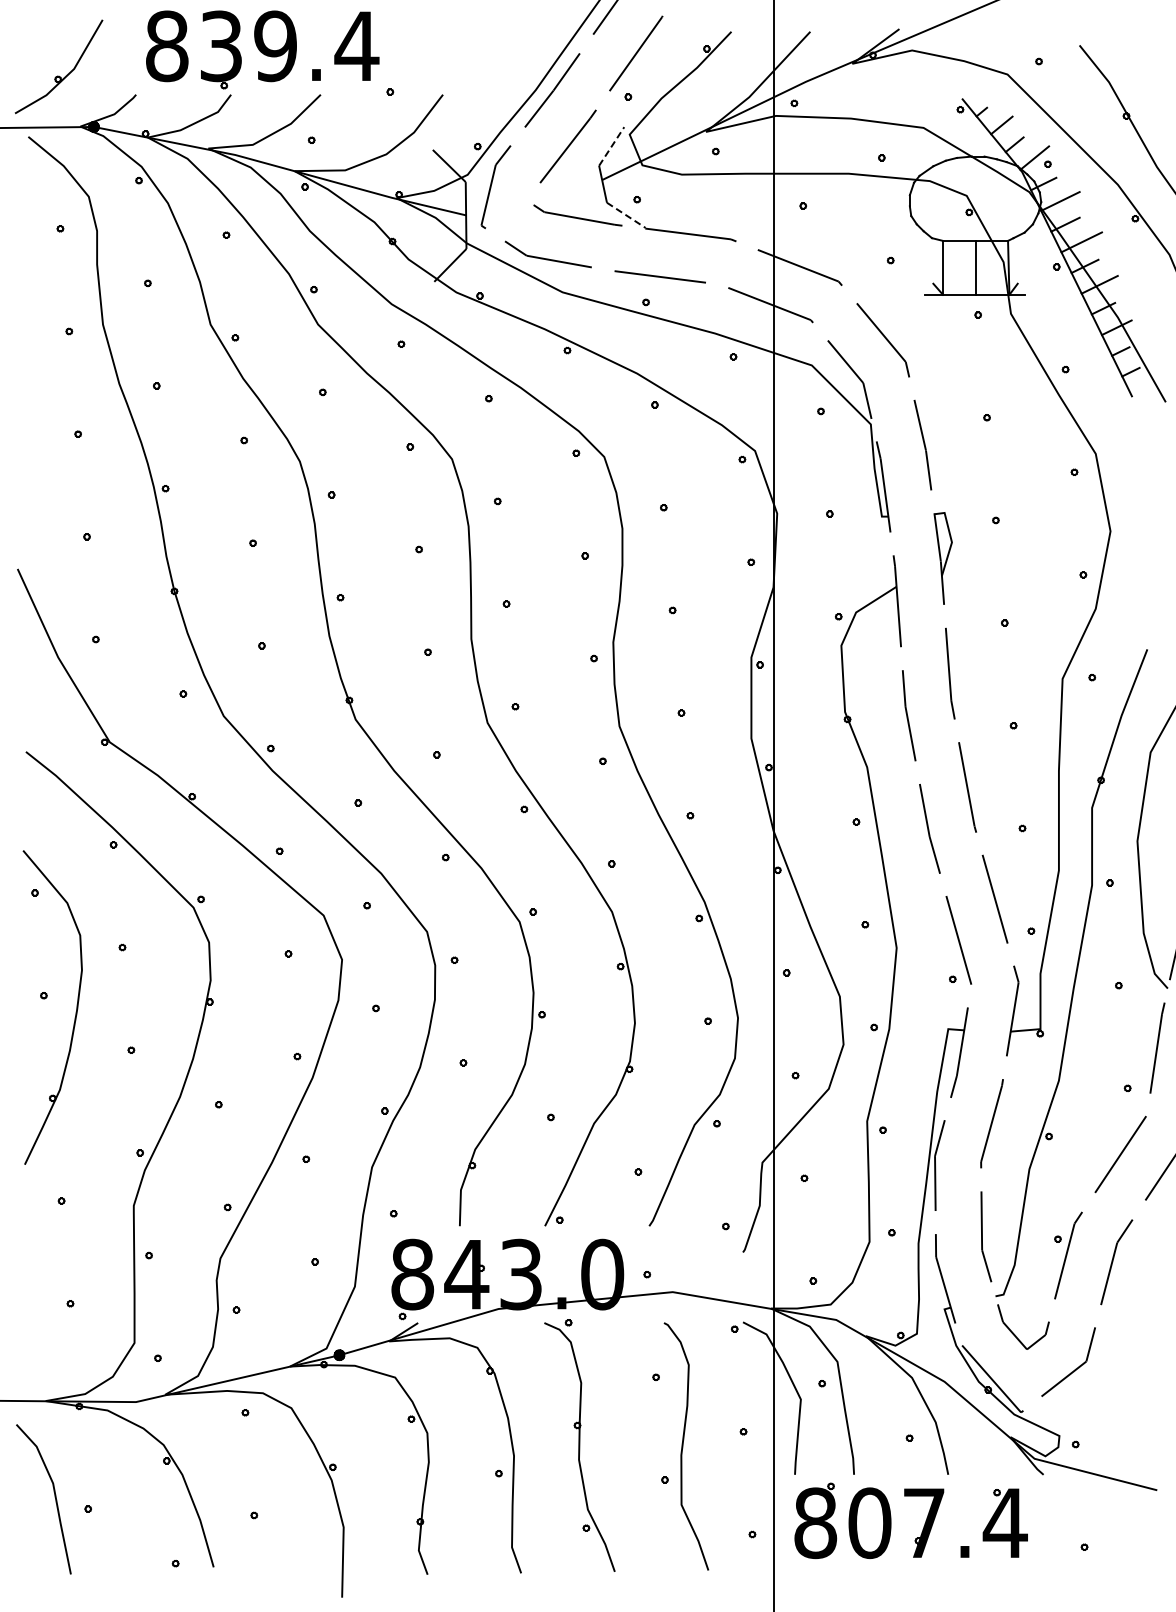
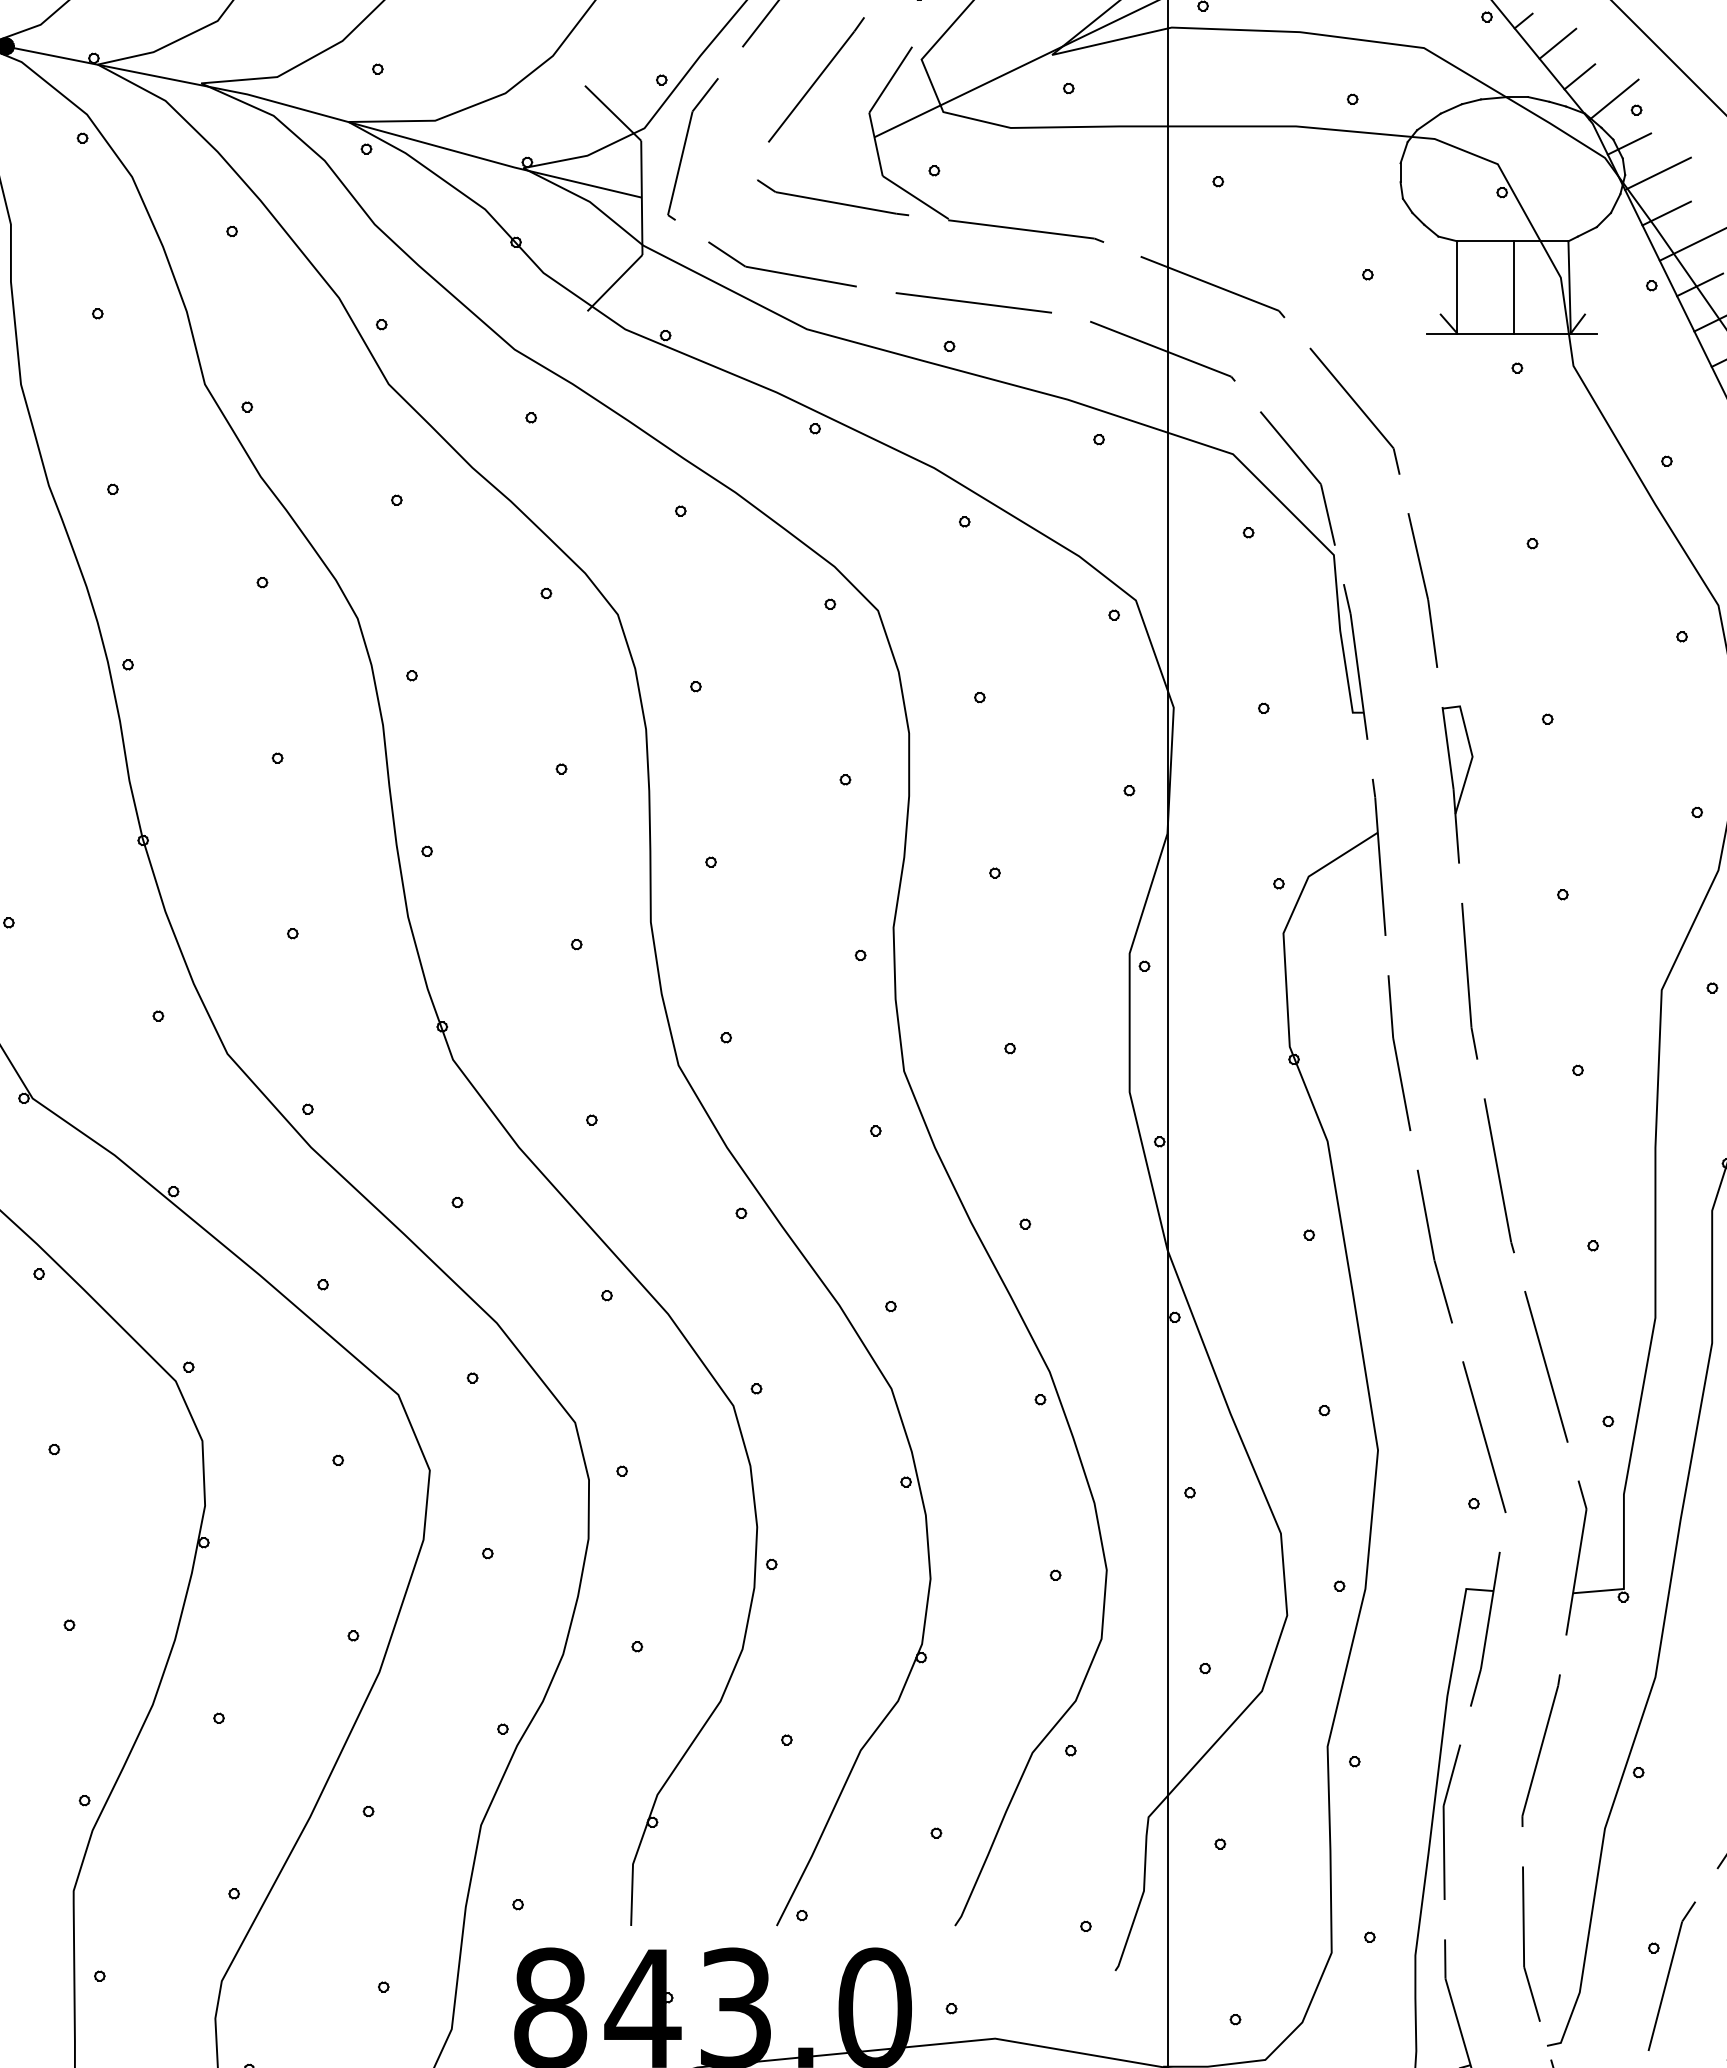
line: (611, 146) -> (890, 79), dashed -> solid
line: (626, 215) -> (916, 197), dashed -> solid

